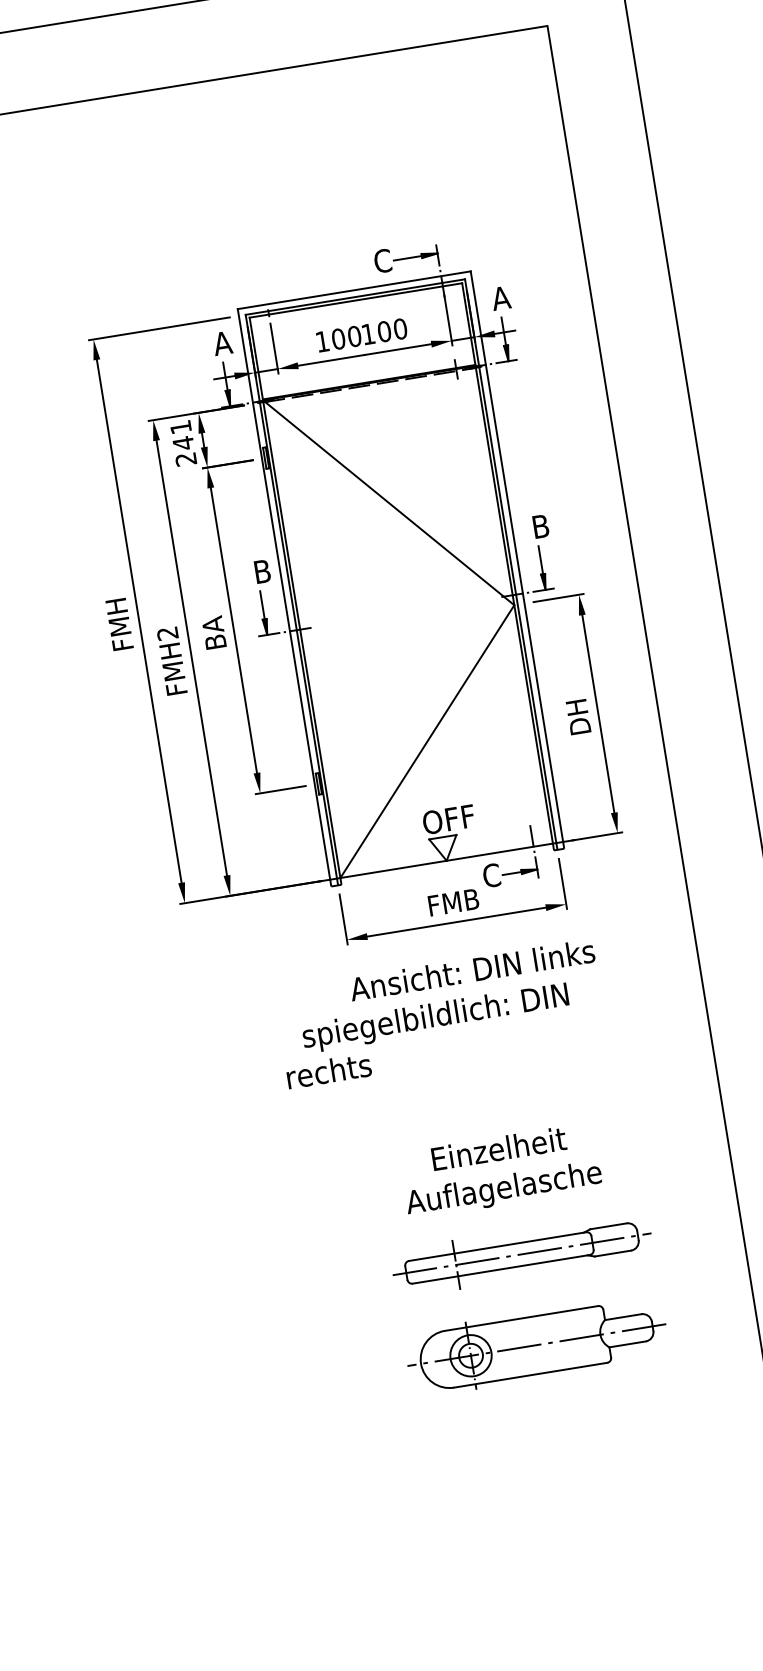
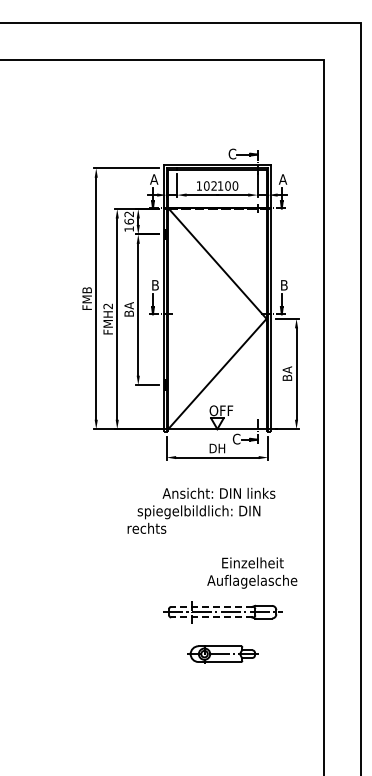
text: (355, 335) -> (214, 185), 100 -> 102
text: (184, 442) -> (129, 221), 241 -> 162
text: (118, 624) -> (86, 298), FMH -> FMB
text: (578, 715) -> (287, 373), DH -> BA
text: (453, 902) -> (217, 448), FMB -> DH
text: (440, 1013) -> (201, 510), moved
text: (501, 1169) -> (252, 572), moved
line: (498, 1245) -> (212, 606), solid -> dashed
line: (501, 1269) -> (212, 617), solid -> dashed
part: (536, 1343) -> (222, 653), size x0.6

